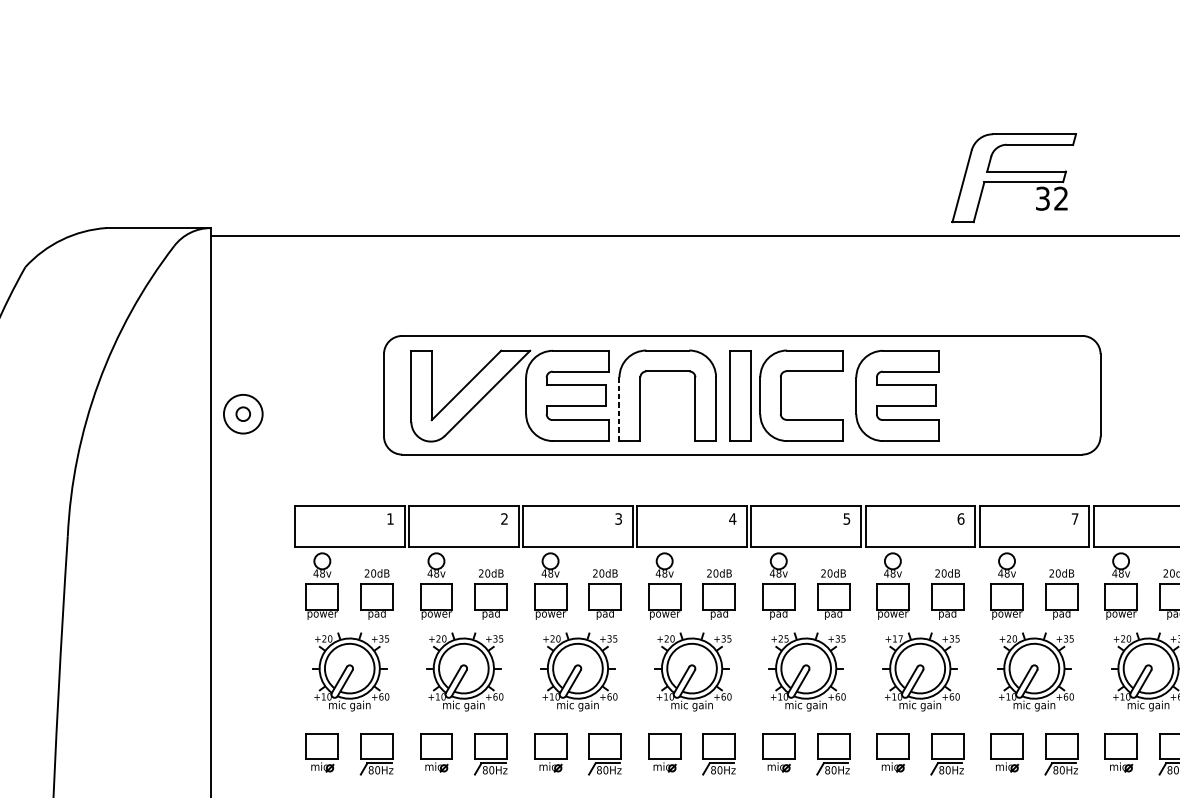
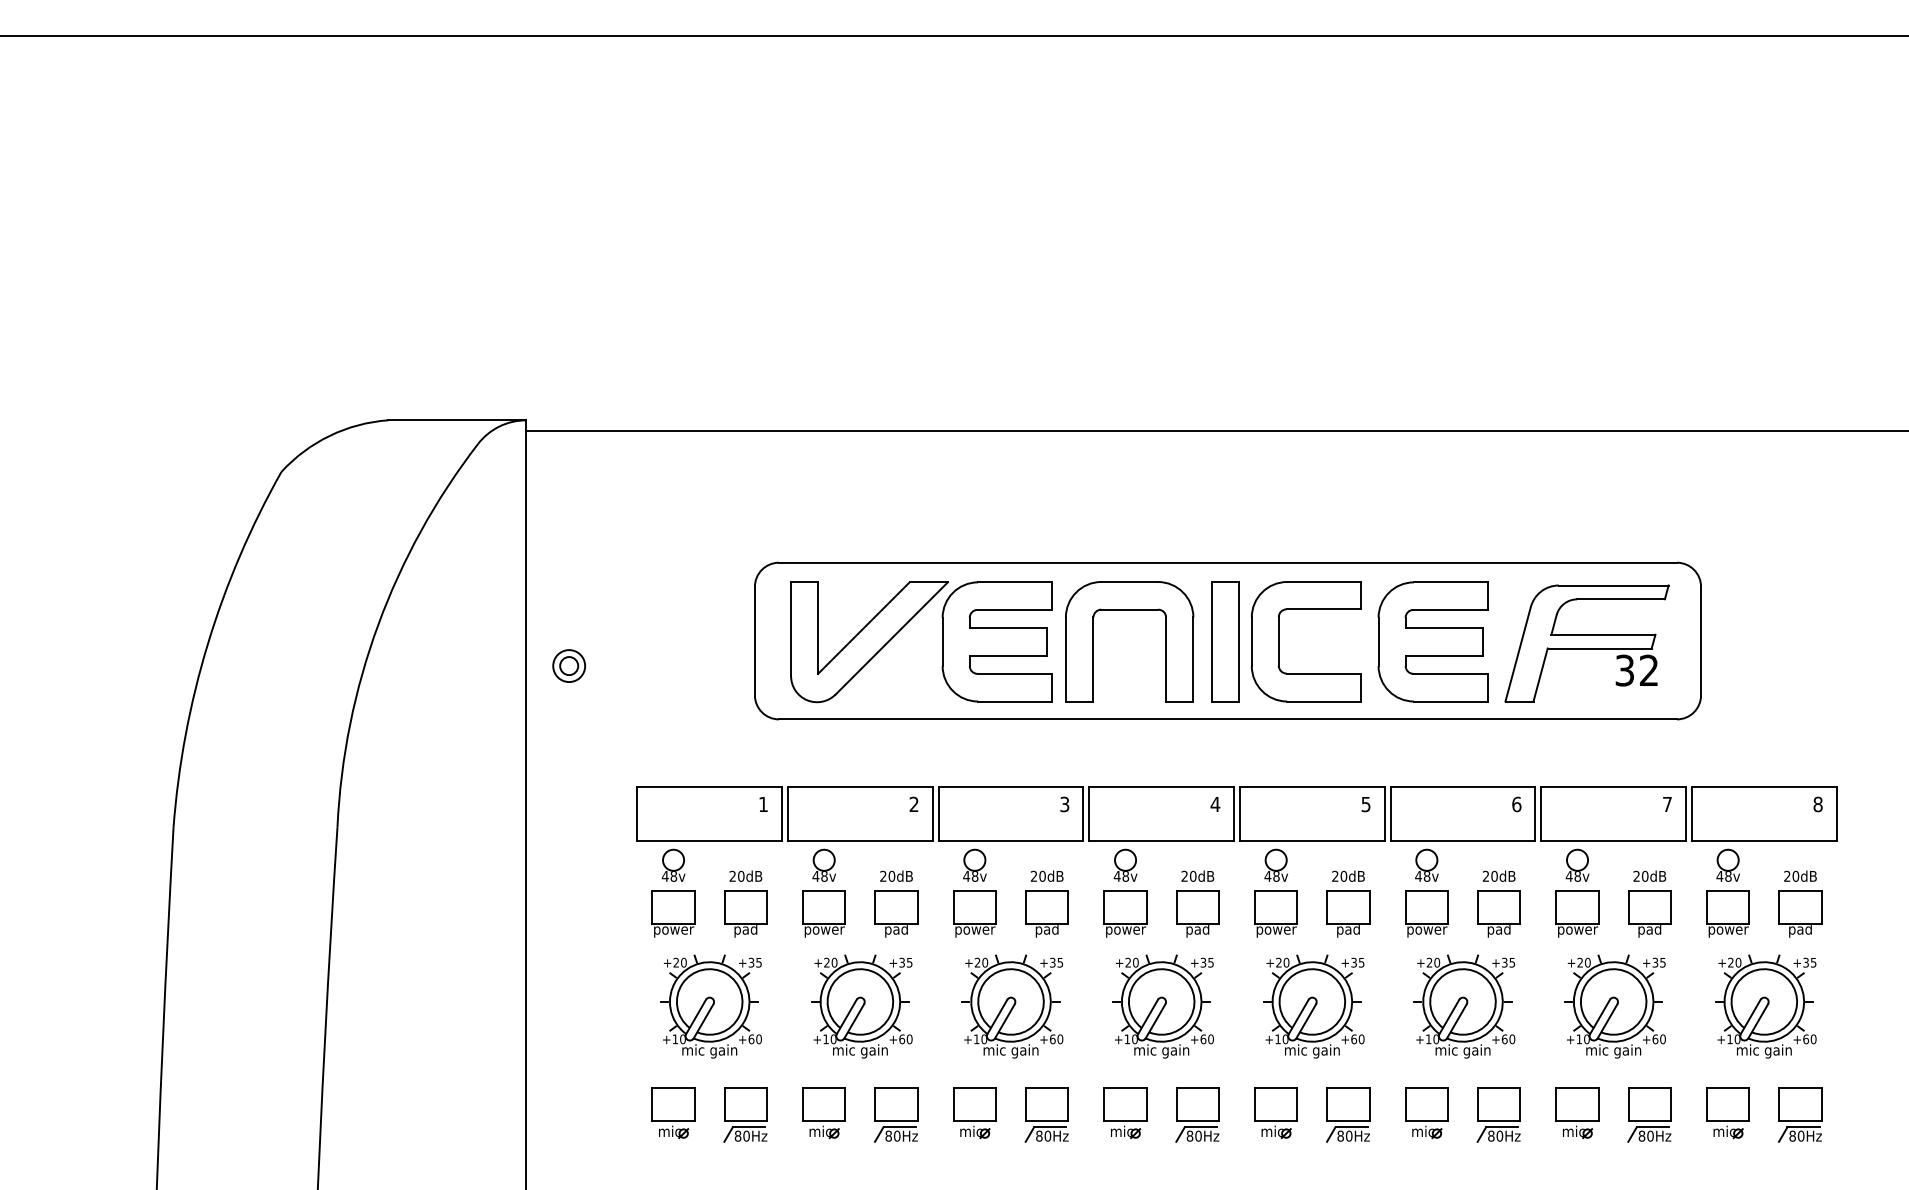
part: (1013, 178) -> (1586, 643), moved
line: (619, 408) -> (1065, 658), dashed -> solid
circle: (243, 414) -> (569, 666), size x0.62
text: (779, 615) -> (1276, 931), pad -> power
text: (786, 638) -> (1286, 962), +25 -> +20
text: (897, 638) -> (1433, 962), +17 -> +20

